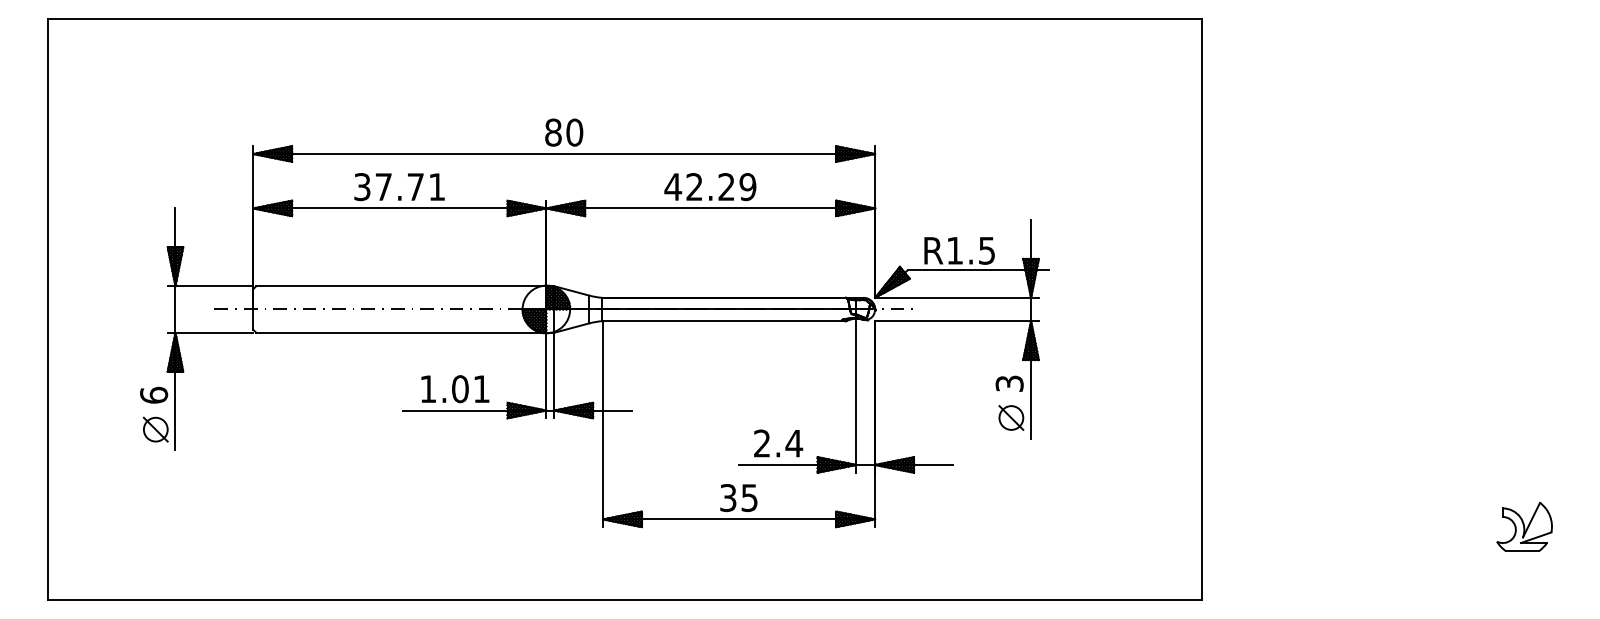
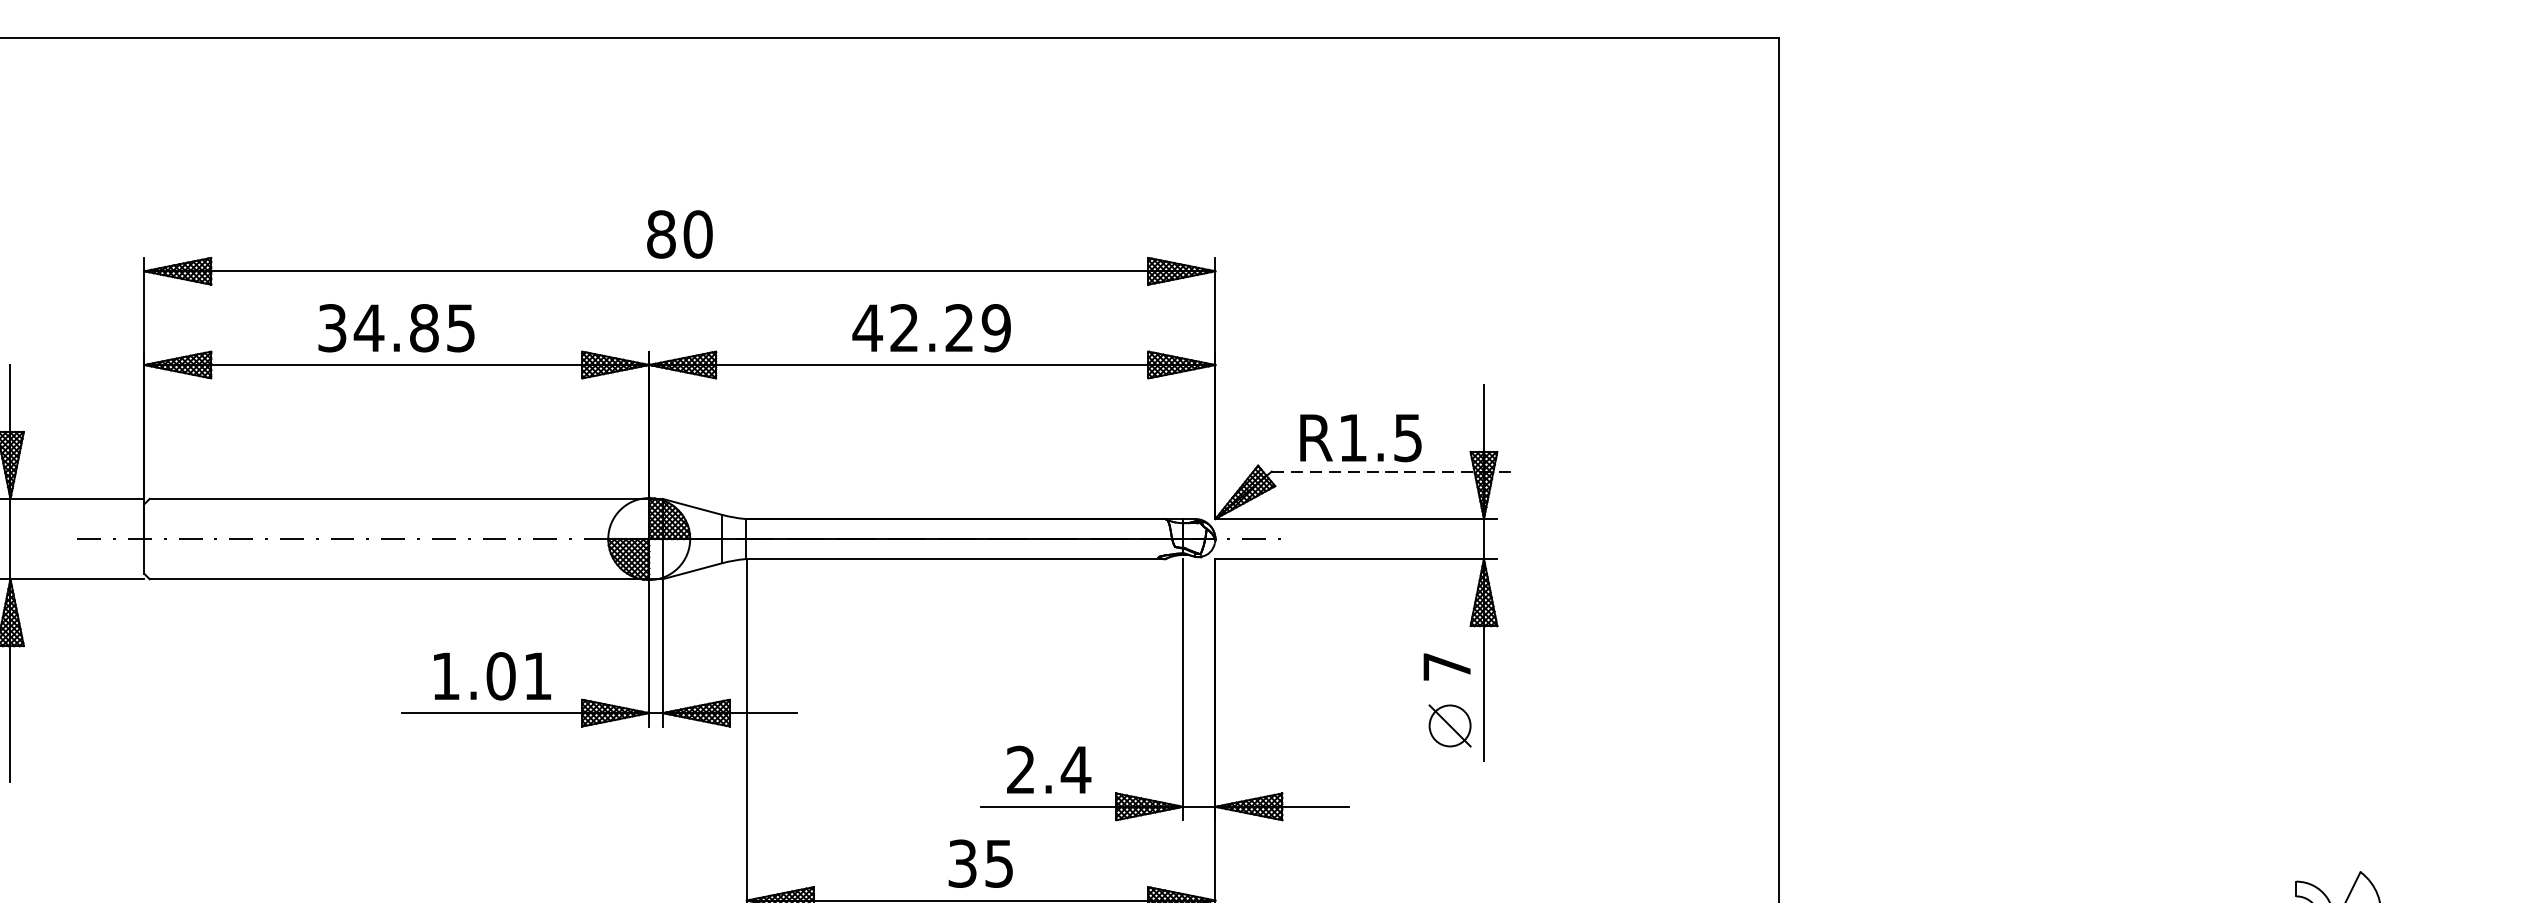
text: (409, 187) -> (413, 328), 37.71 -> 34.85
line: (978, 270) -> (1393, 471), solid -> dashed
text: (1009, 383) -> (1446, 666), 3 -> 7

